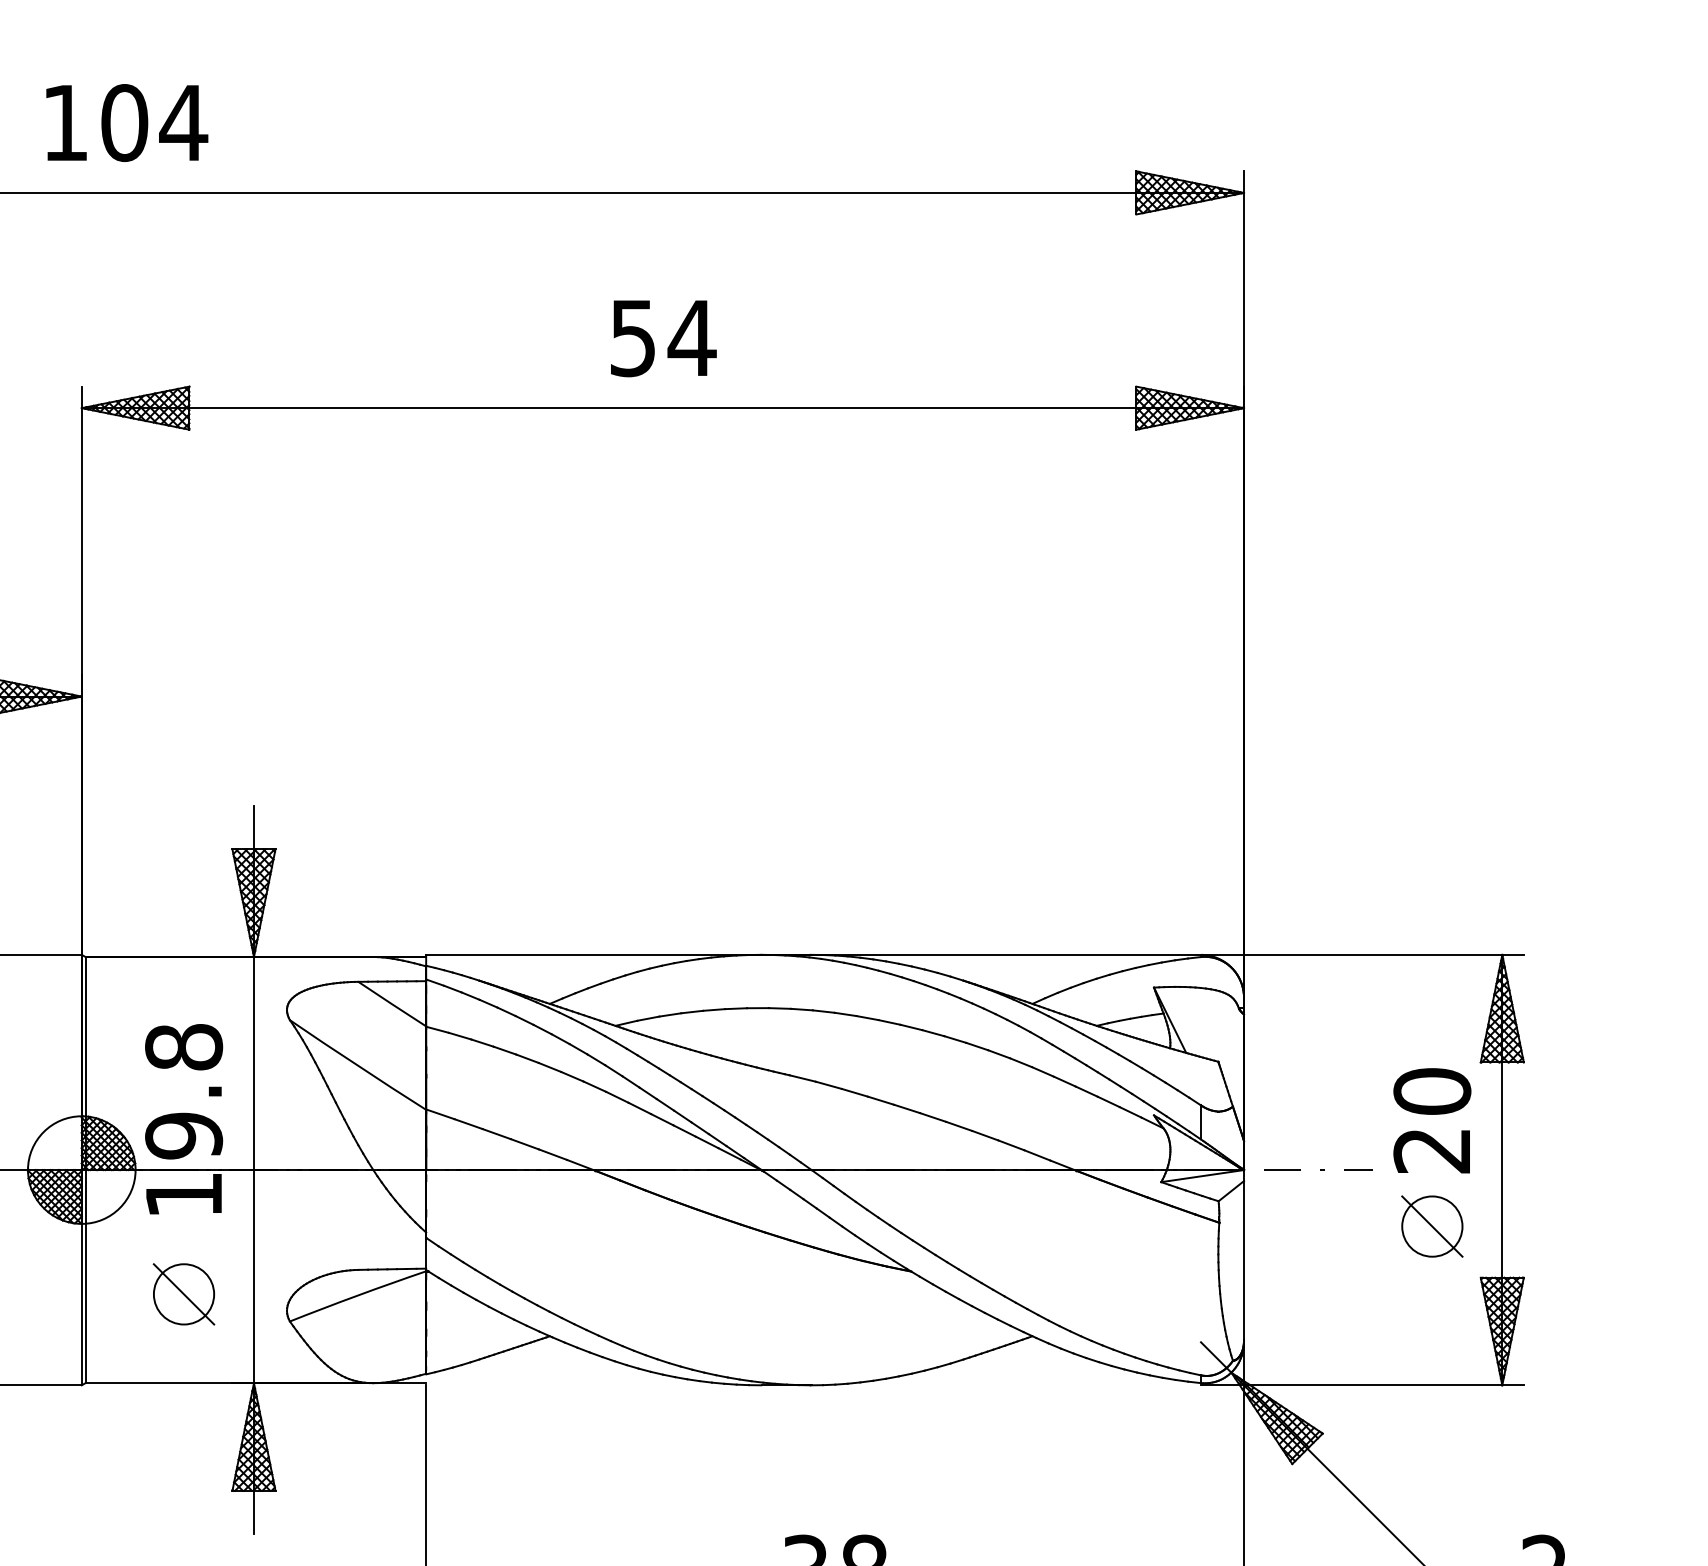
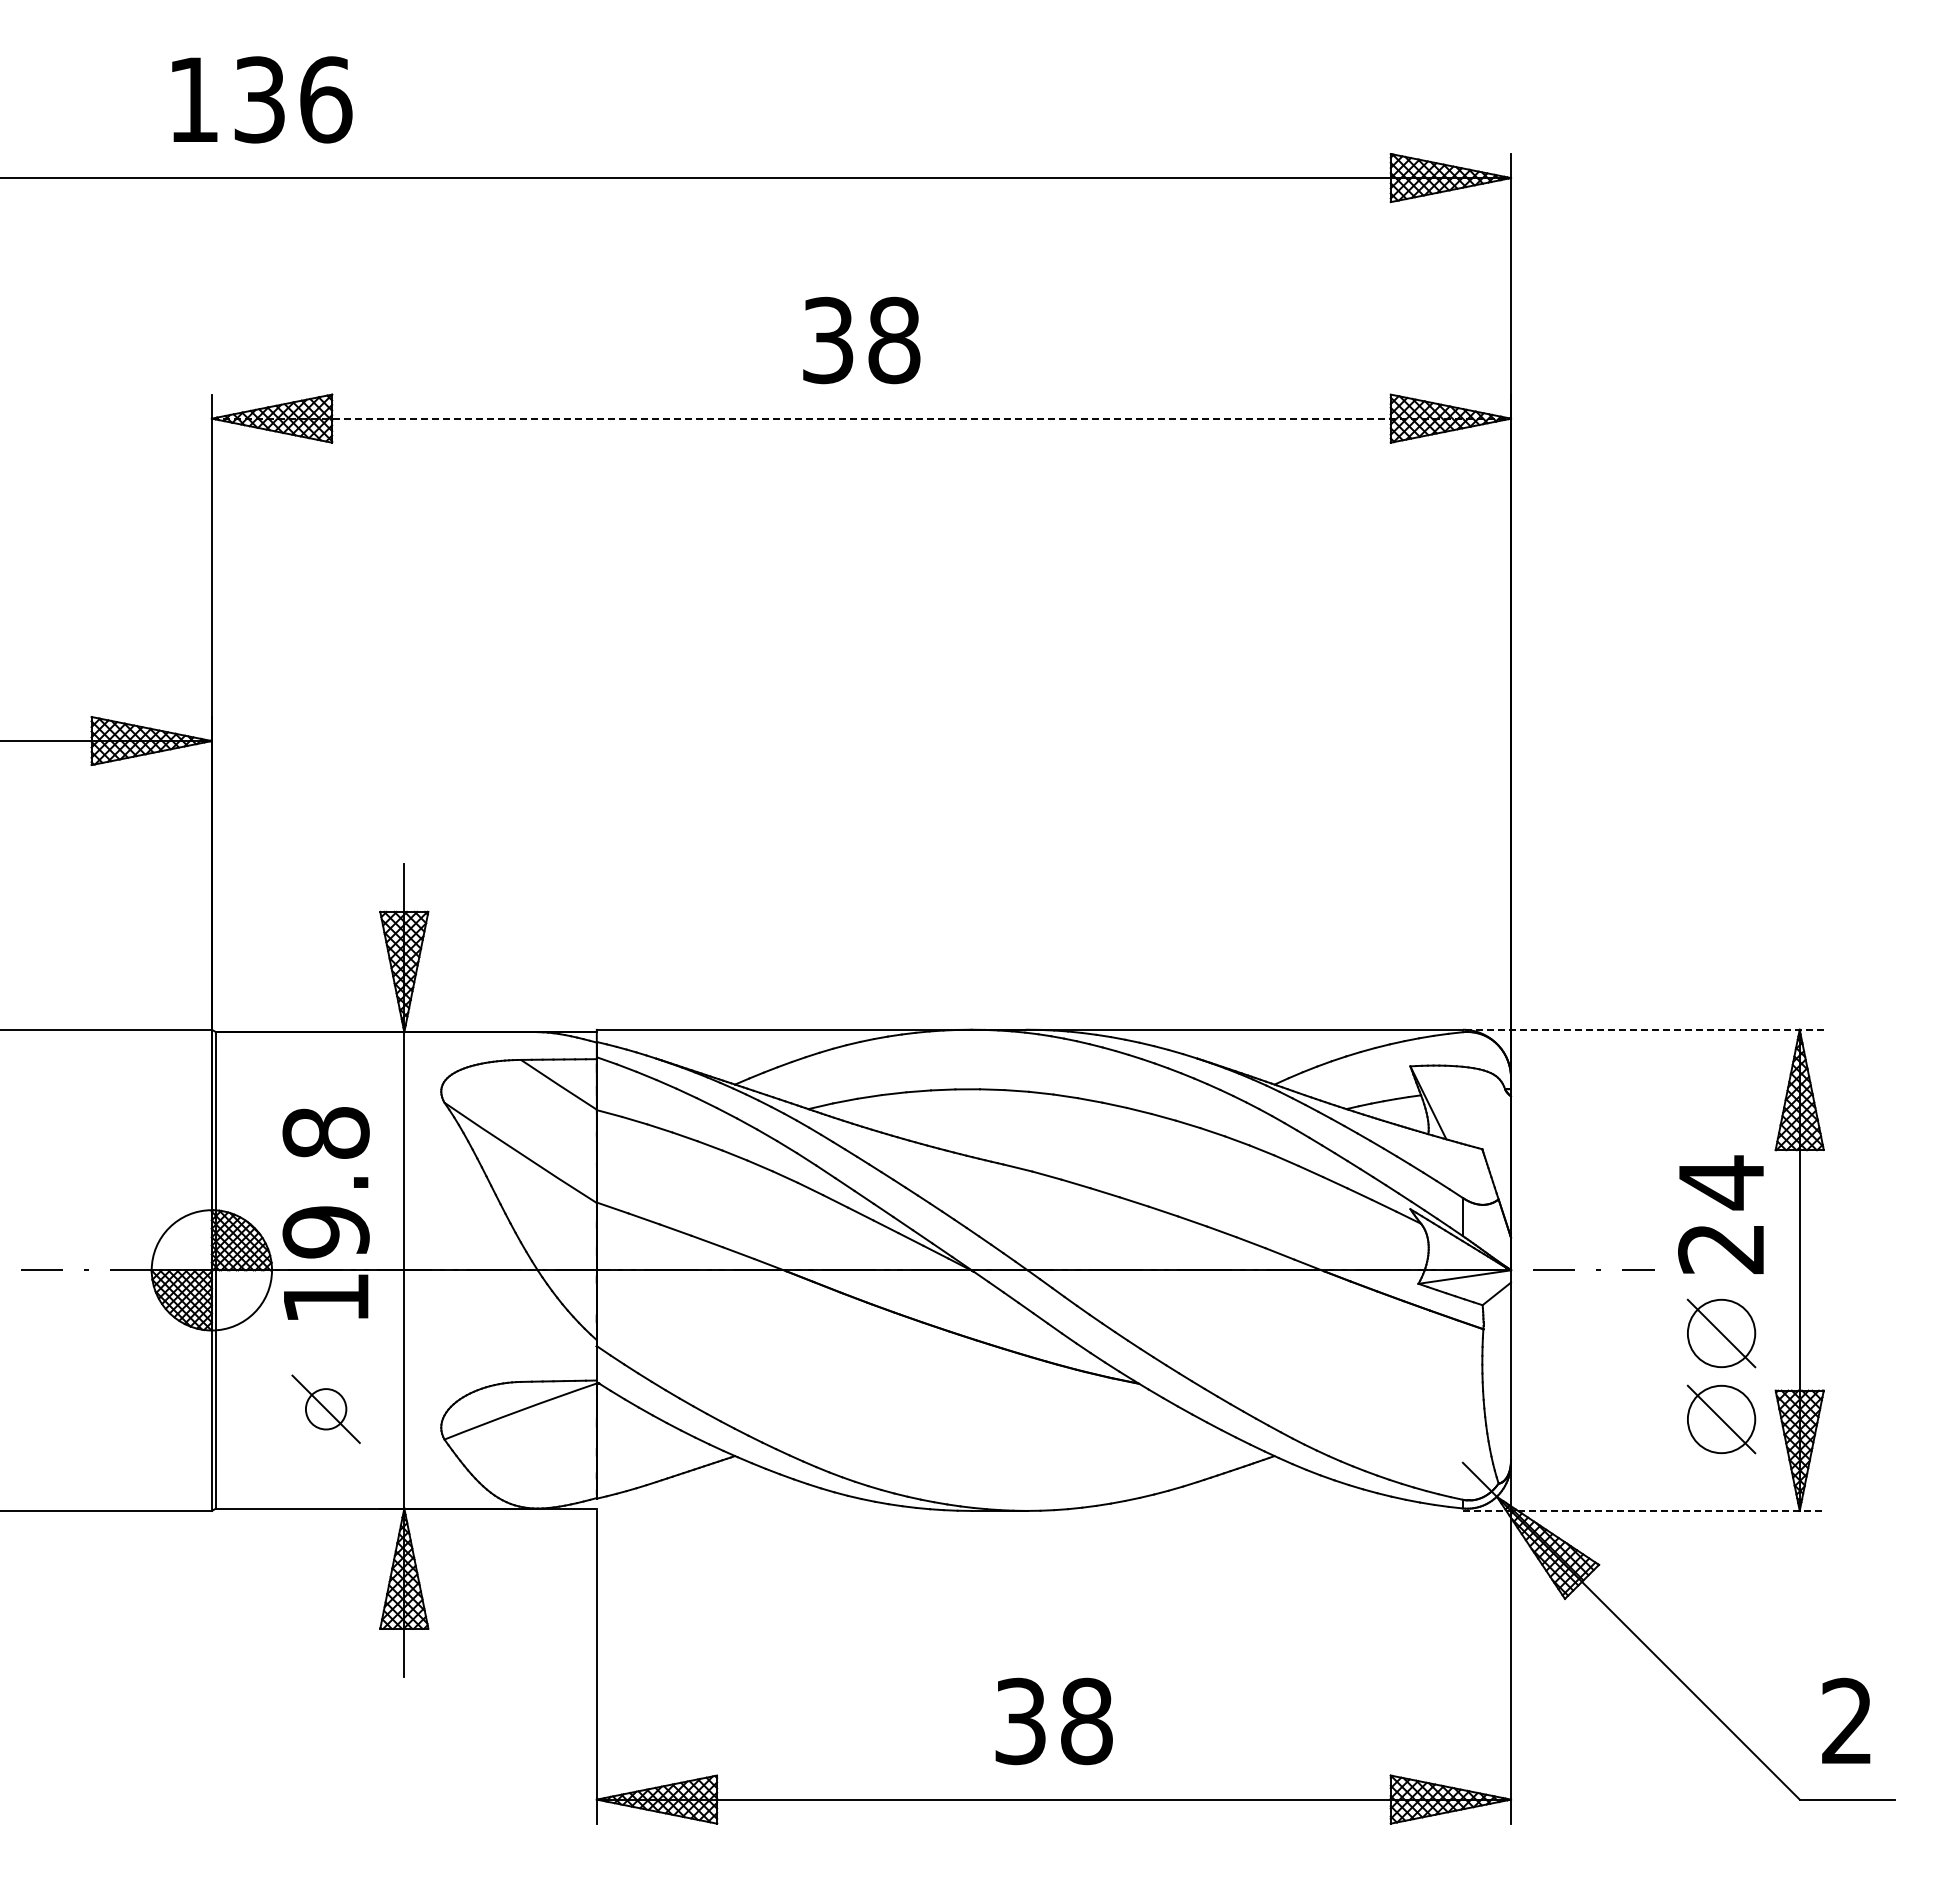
text: (154, 122) -> (293, 99), 104 -> 136
text: (663, 338) -> (862, 340), 54 -> 38
line: (662, 408) -> (861, 418), solid -> dashed
line: (1361, 954) -> (1642, 1029), solid -> dashed
text: (1432, 1091) -> (1721, 1182), 20 -> 24
circle: (183, 1293) -> (325, 1408), size x0.6
part: (1432, 1303) -> (1721, 1419), added
line: (1362, 1384) -> (1643, 1510), solid -> dashed

